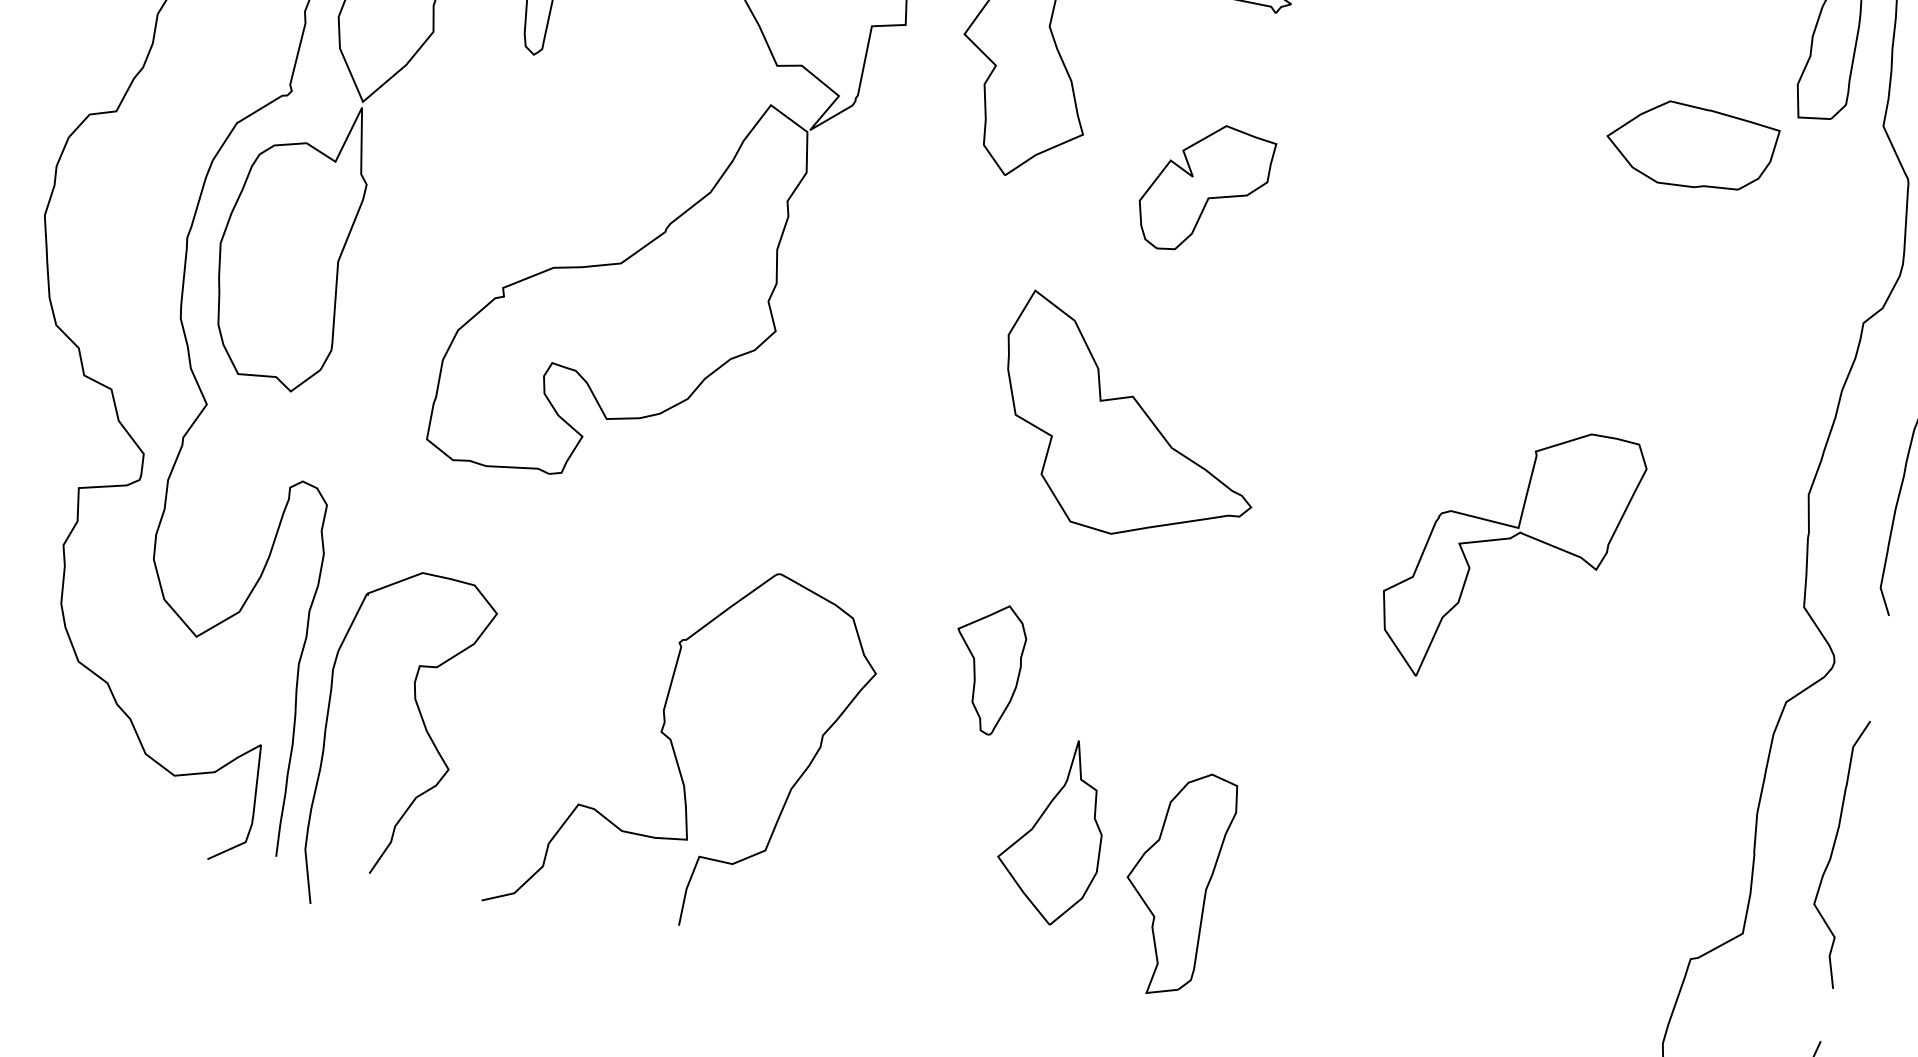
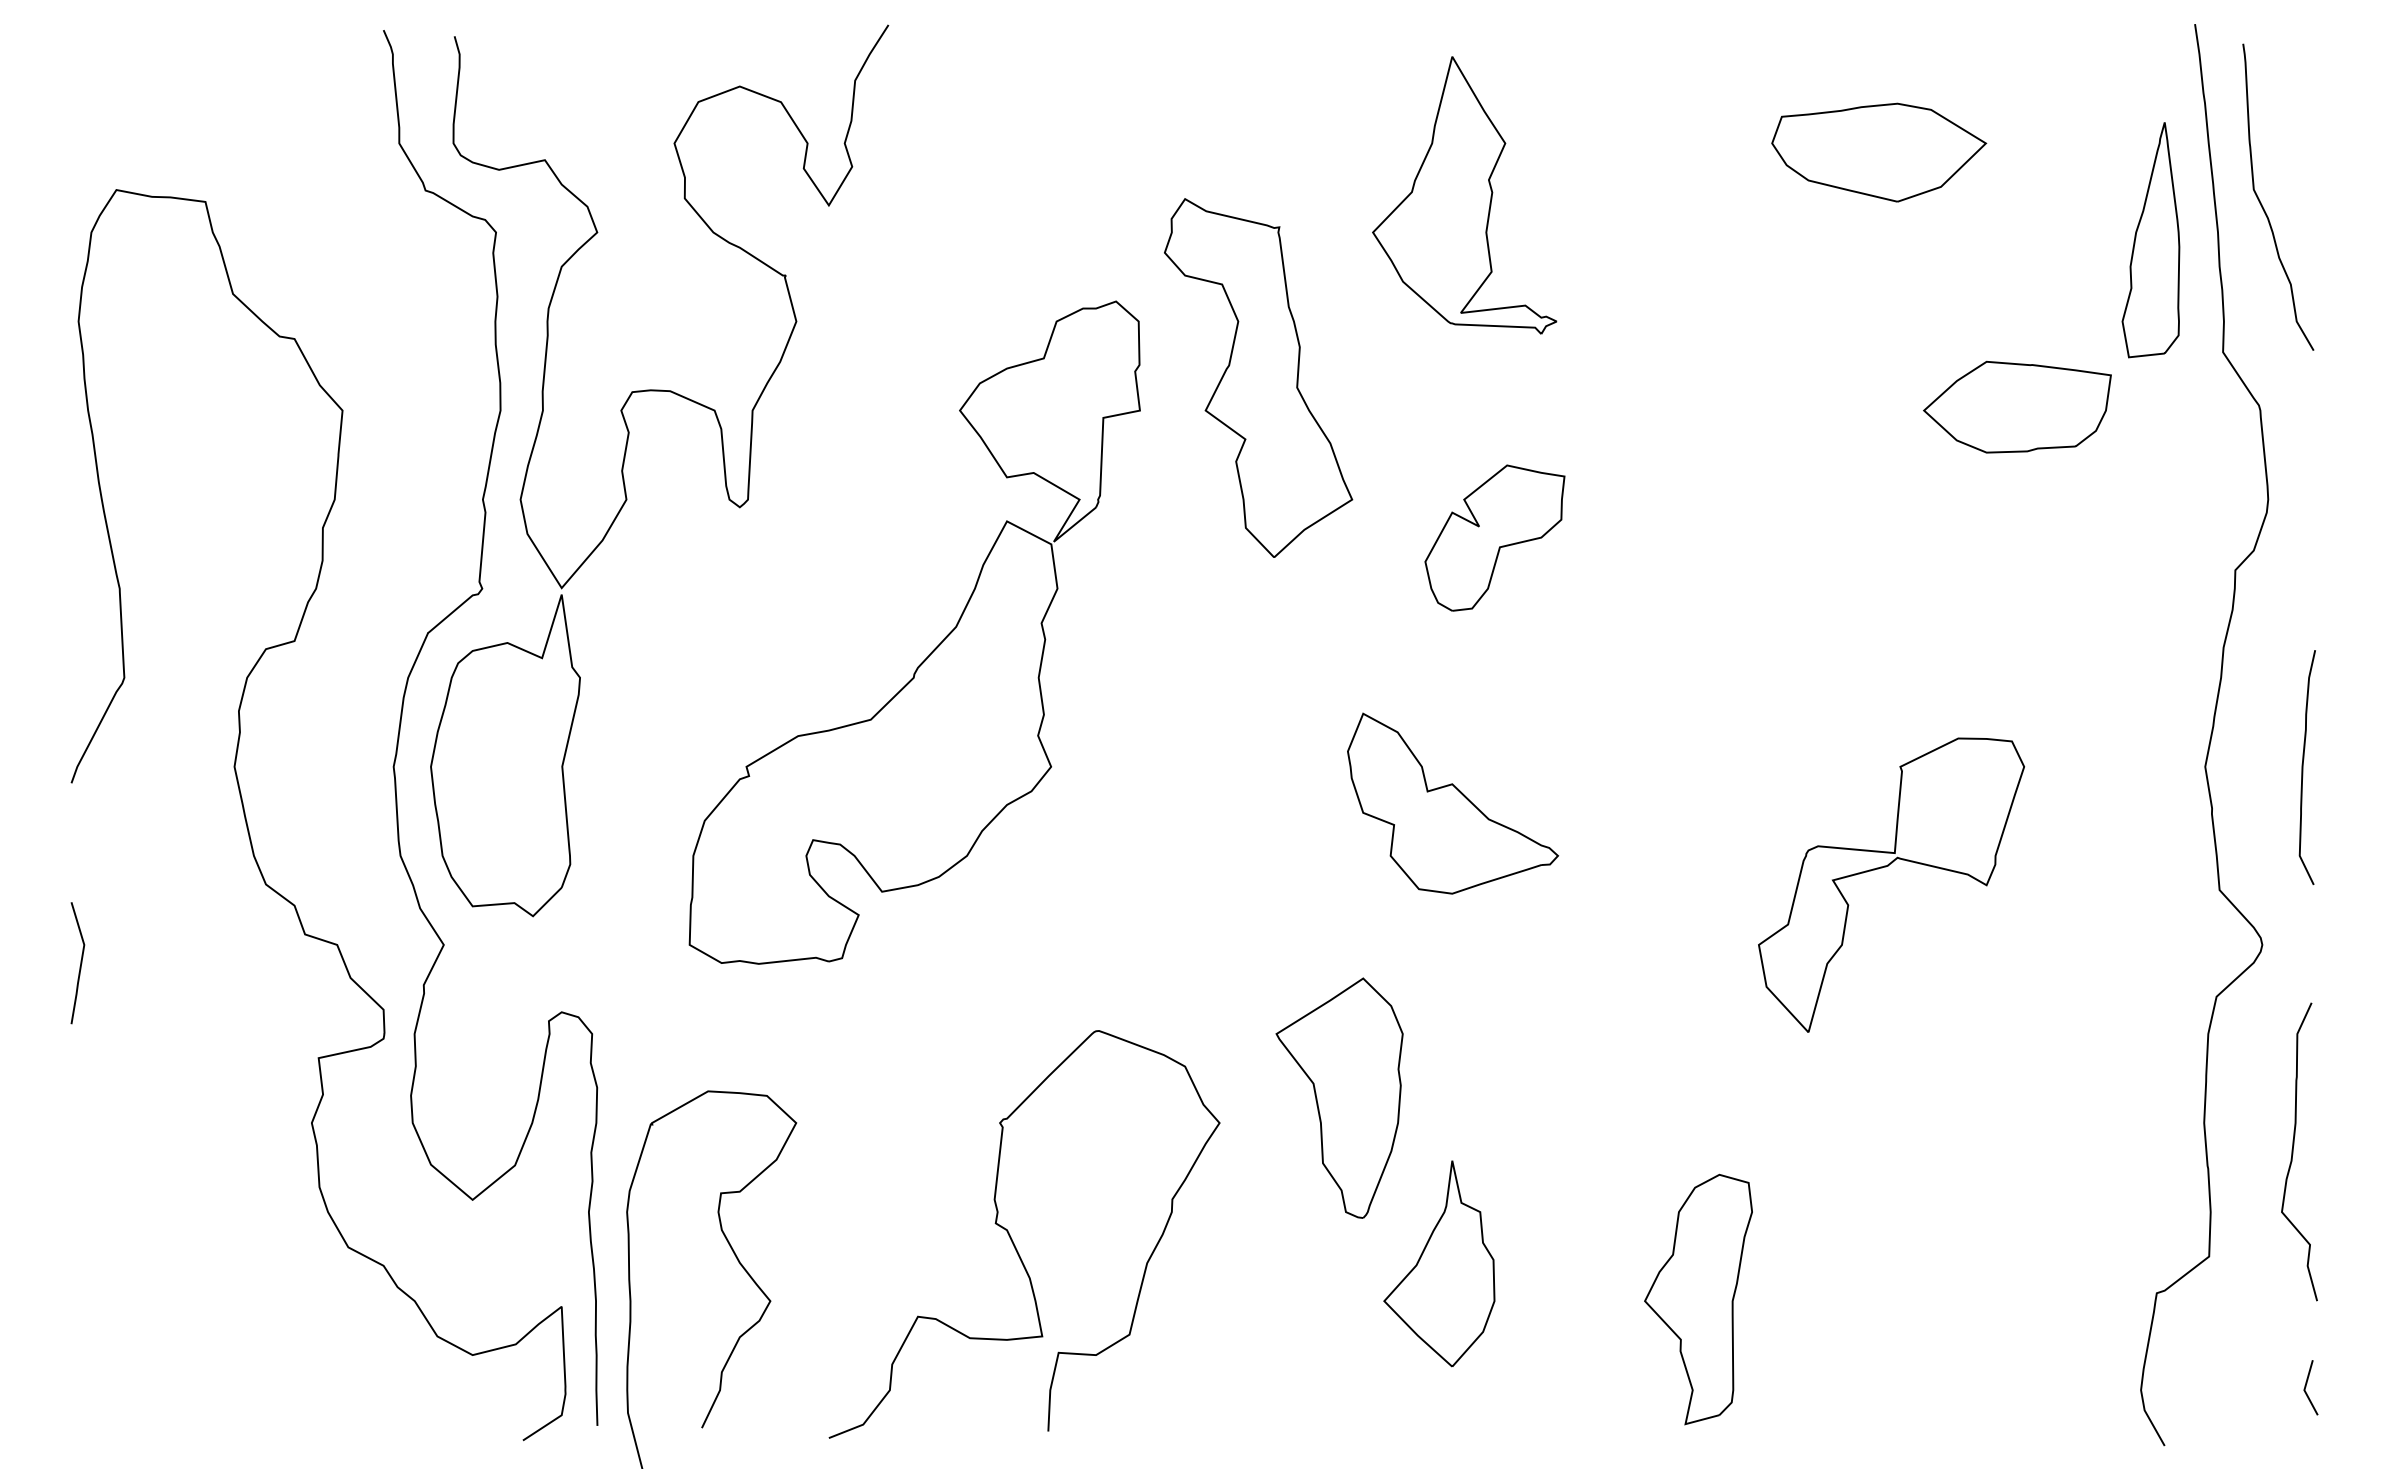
part: (1130, 421) -> (1453, 803), size x0.71
part: (986, 668) -> (1339, 1097), size x1.67
part: (1175, 883) -> (1698, 1299), moved

